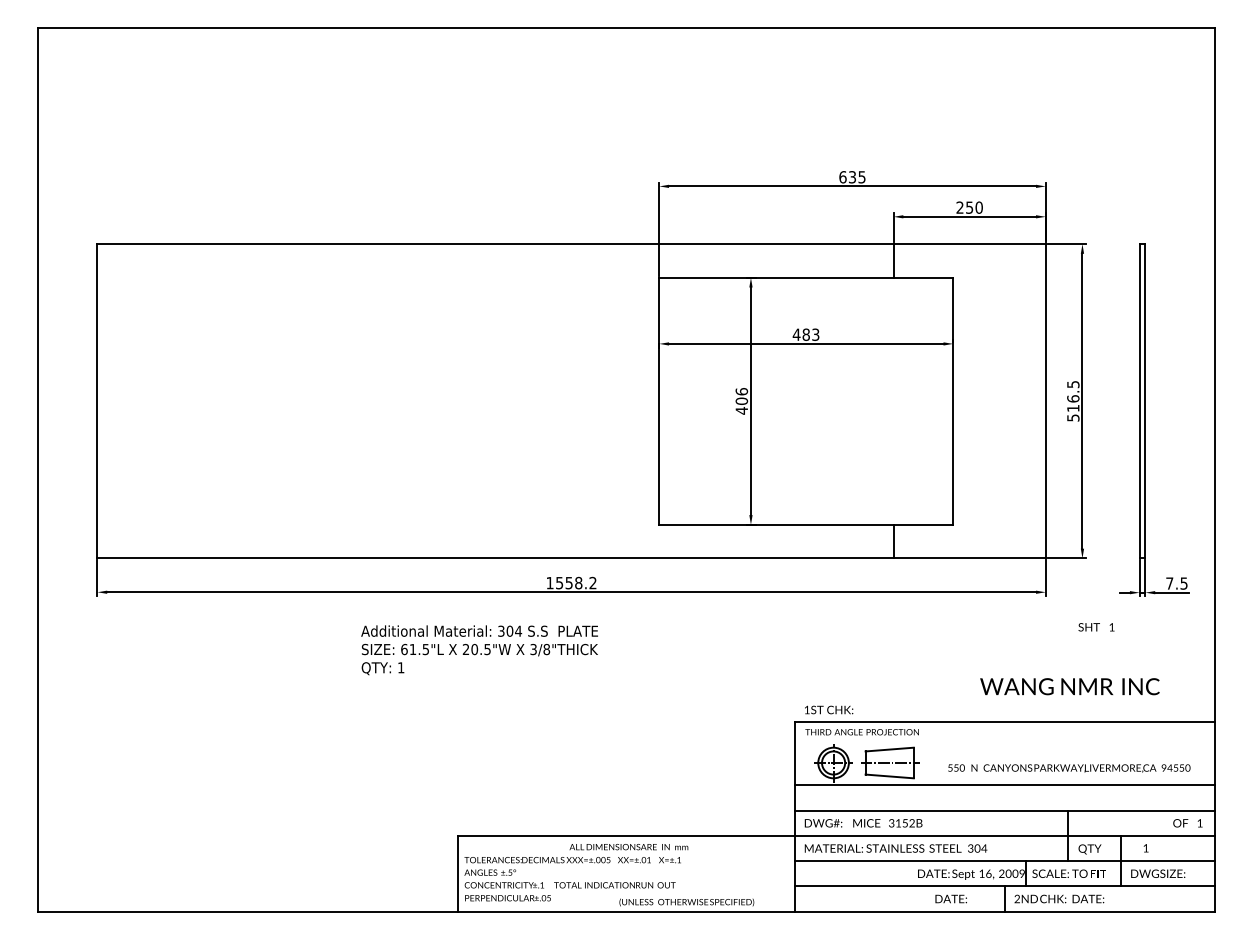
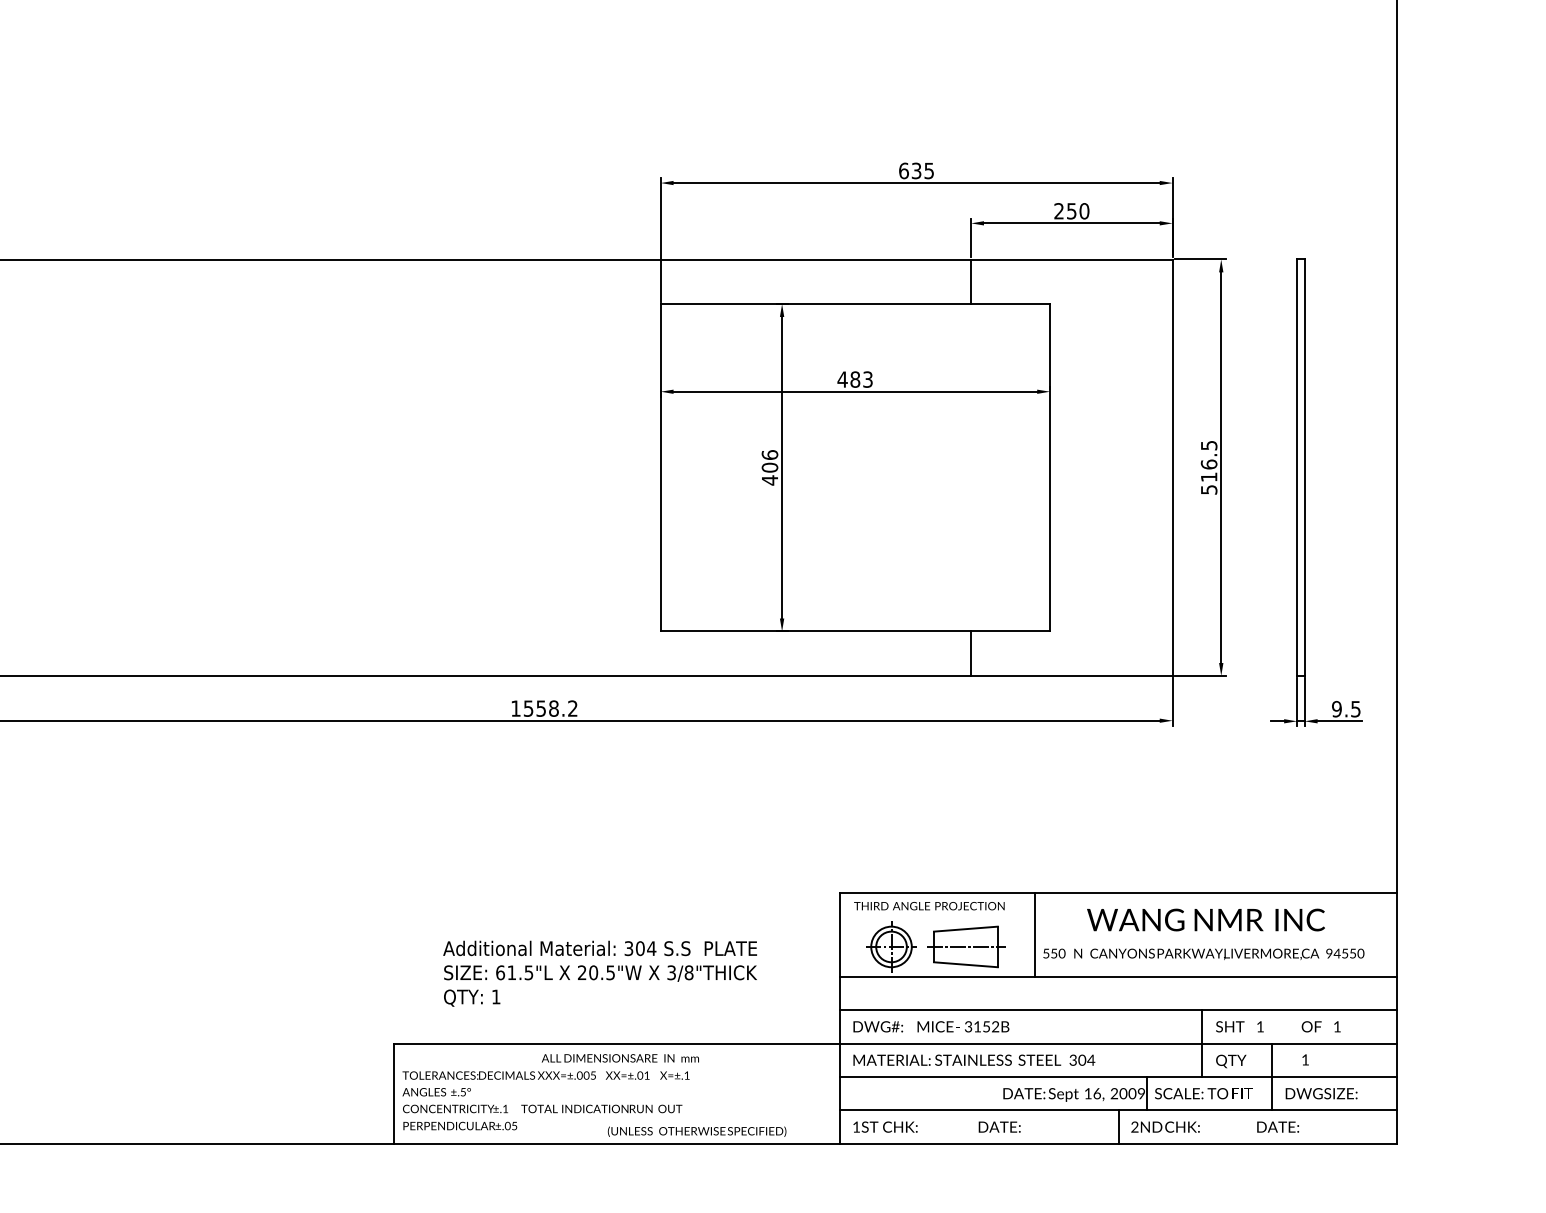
text: (1169, 583) -> (1336, 709), 7.5 -> 9.5
text: (1096, 627) -> (1239, 1027), moved
text: (479, 650) -> (599, 974), moved
text: (1069, 686) -> (1205, 919), moved
text: (829, 709) -> (886, 1126), moved
line: (941, 753) -> (1034, 934), added
text: (1187, 823) -> (1320, 1027), moved
text: (950, 898) -> (998, 1126), moved
text: (1088, 898) -> (1278, 1126), moved

